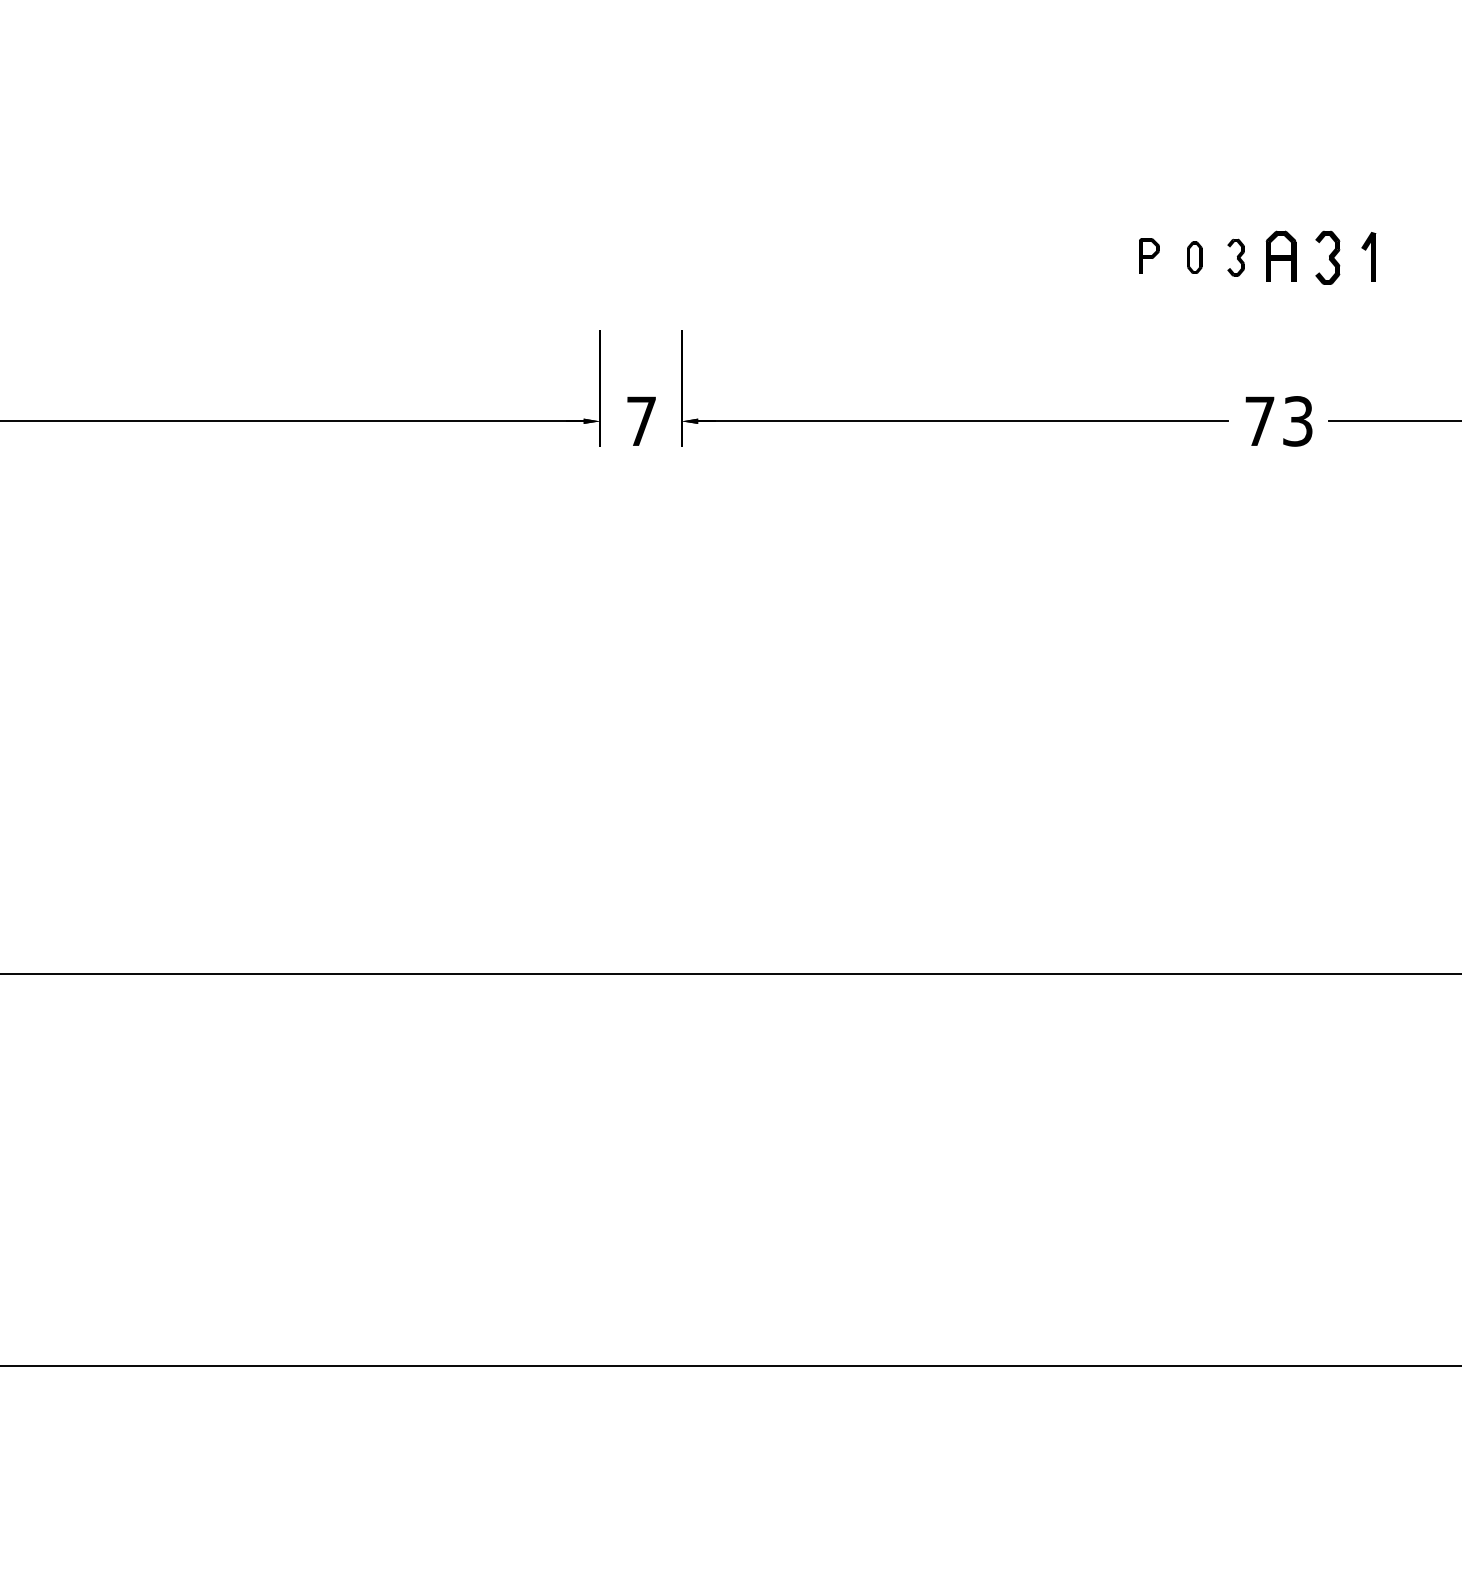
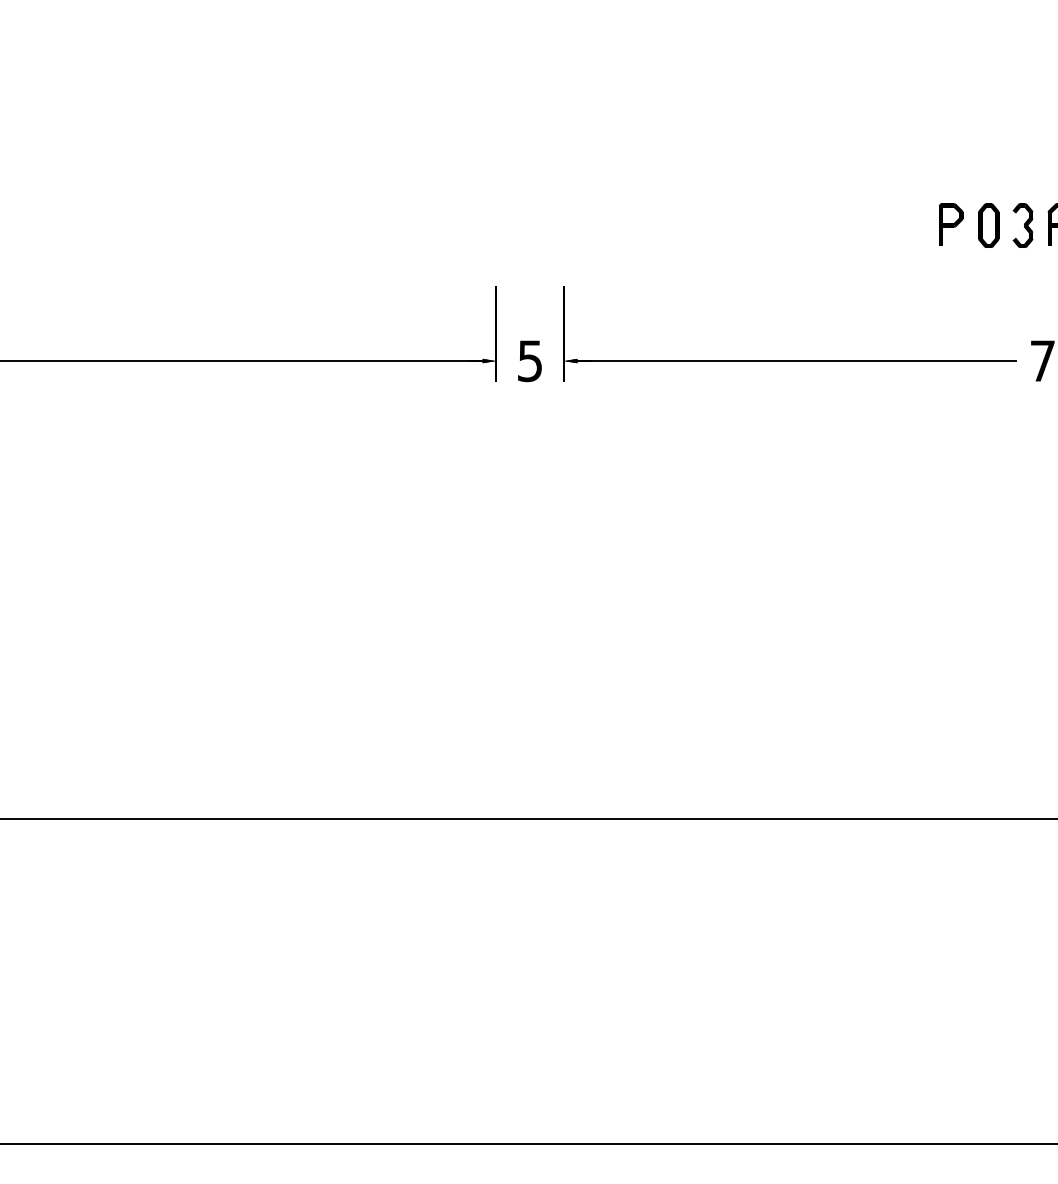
part: (1149, 255) -> (951, 223), size x1.43
part: (1194, 257) -> (988, 225), size x1.67
part: (1235, 257) -> (1022, 225), size x1.43
text: (640, 421) -> (529, 361), 7 -> 5

